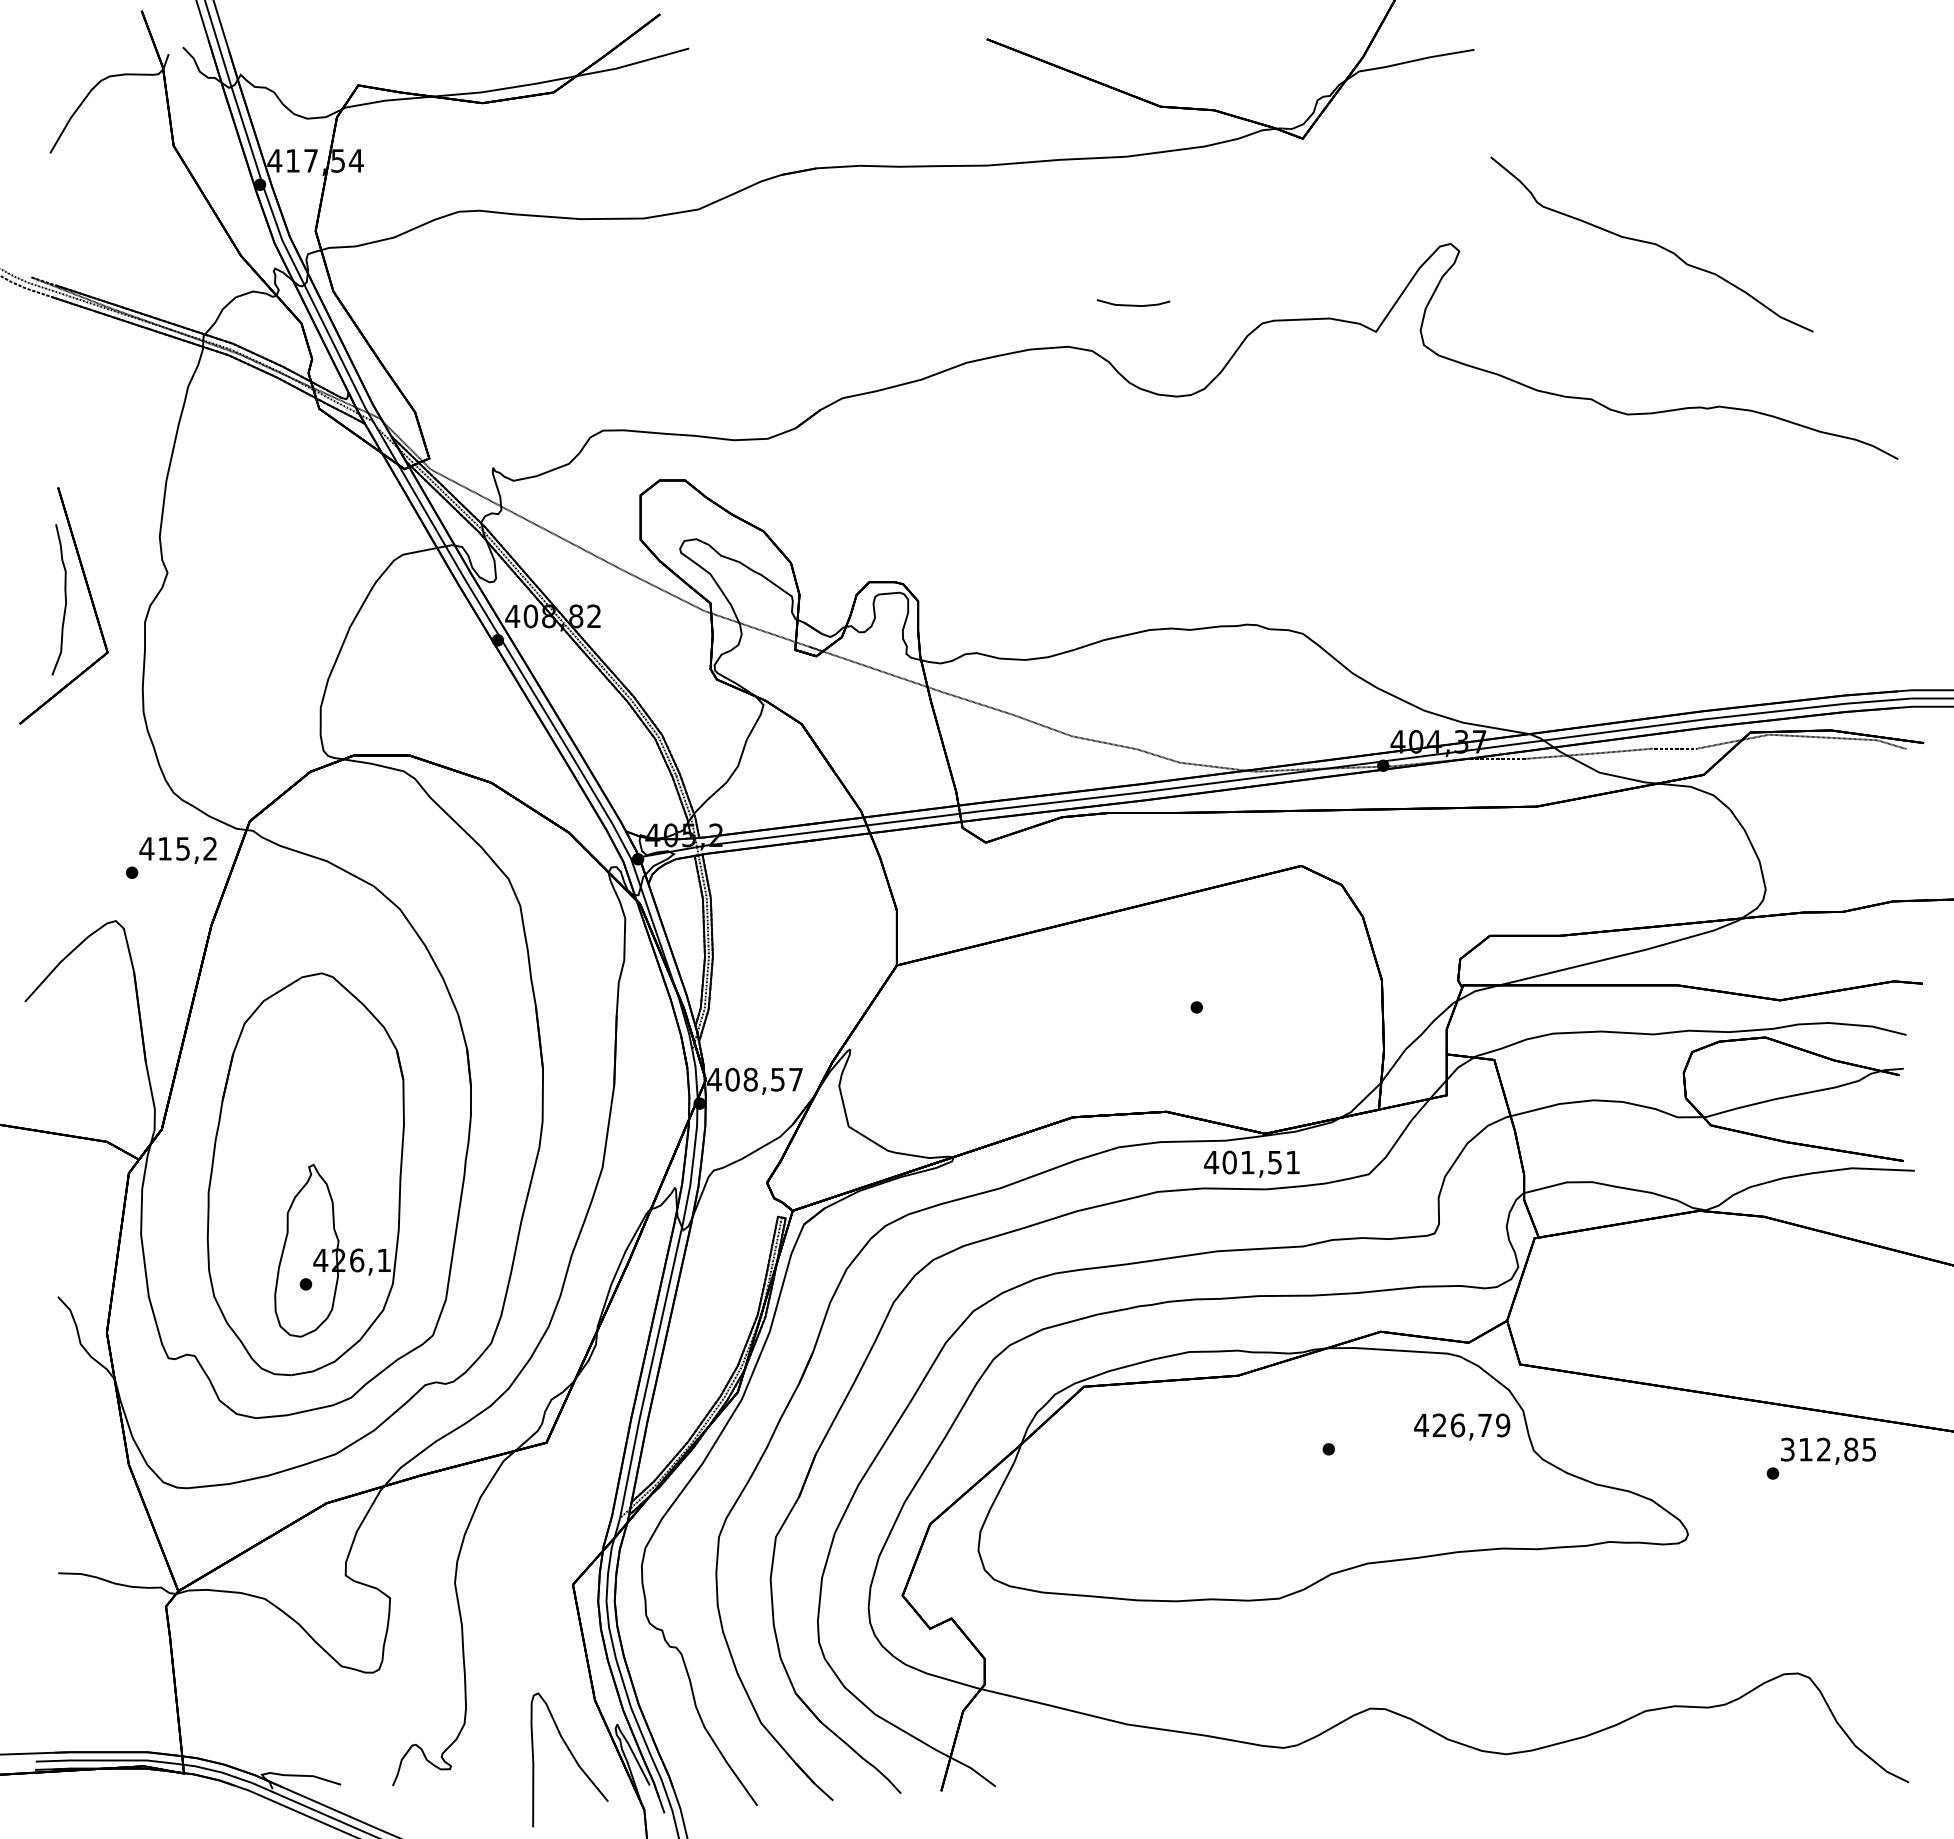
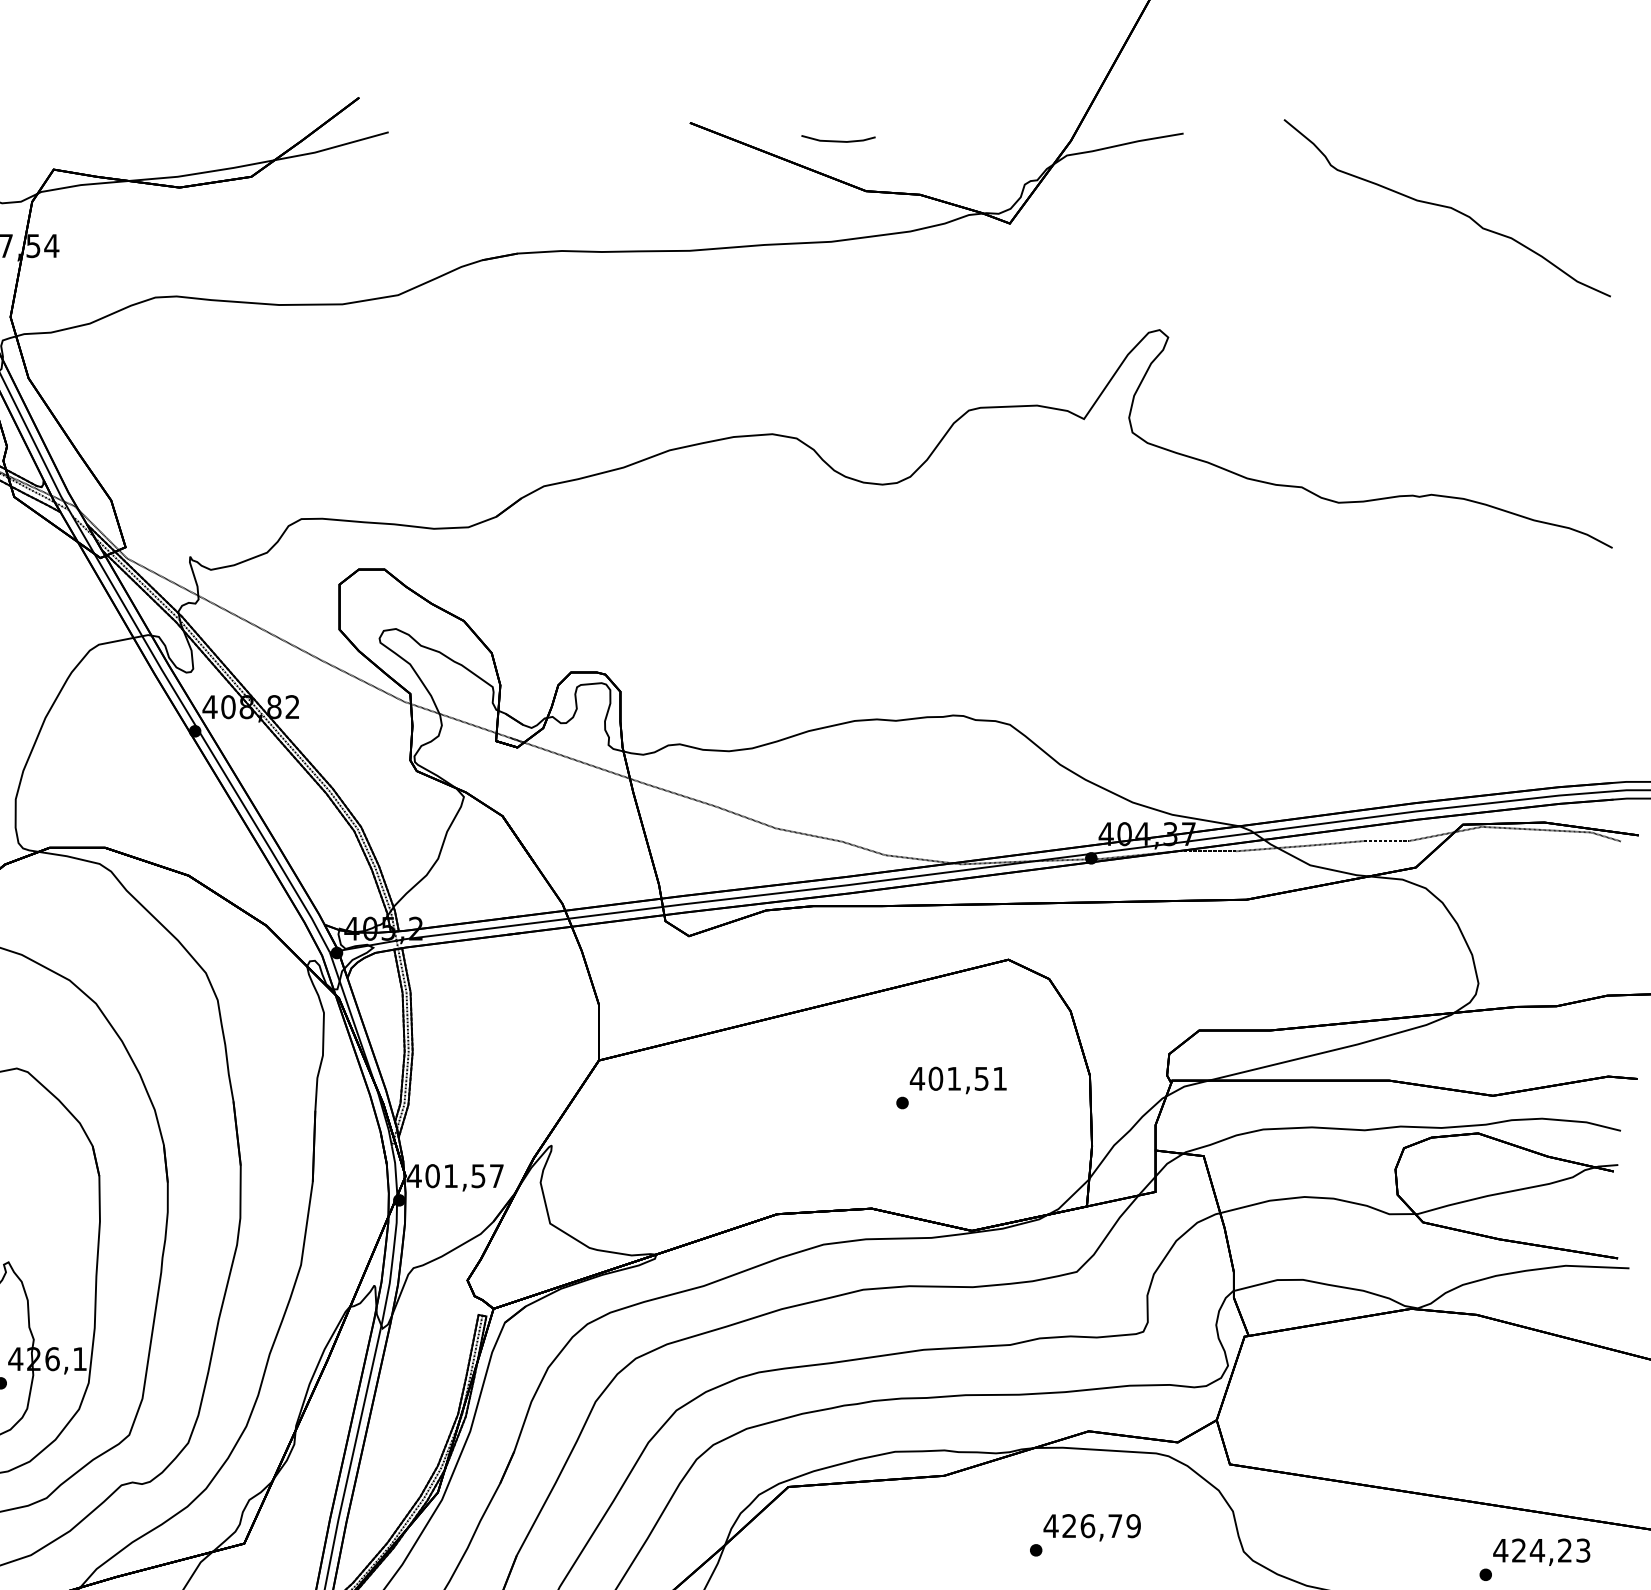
curve: (1651, 244) -> (1446, 208), moved
line: (1133, 304) -> (838, 140), moved
text: (750, 1079) -> (450, 1175), 408,57 -> 401,57
text: (1251, 1163) -> (957, 1079), moved
text: (1462, 1426) -> (1092, 1527), moved
text: (1828, 1449) -> (1542, 1550), 312,85 -> 424,23

